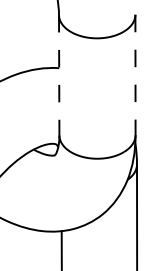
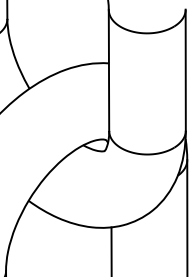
line: (58, 75) -> (108, 70), dashed -> solid
line: (135, 75) -> (185, 70), dashed -> solid

